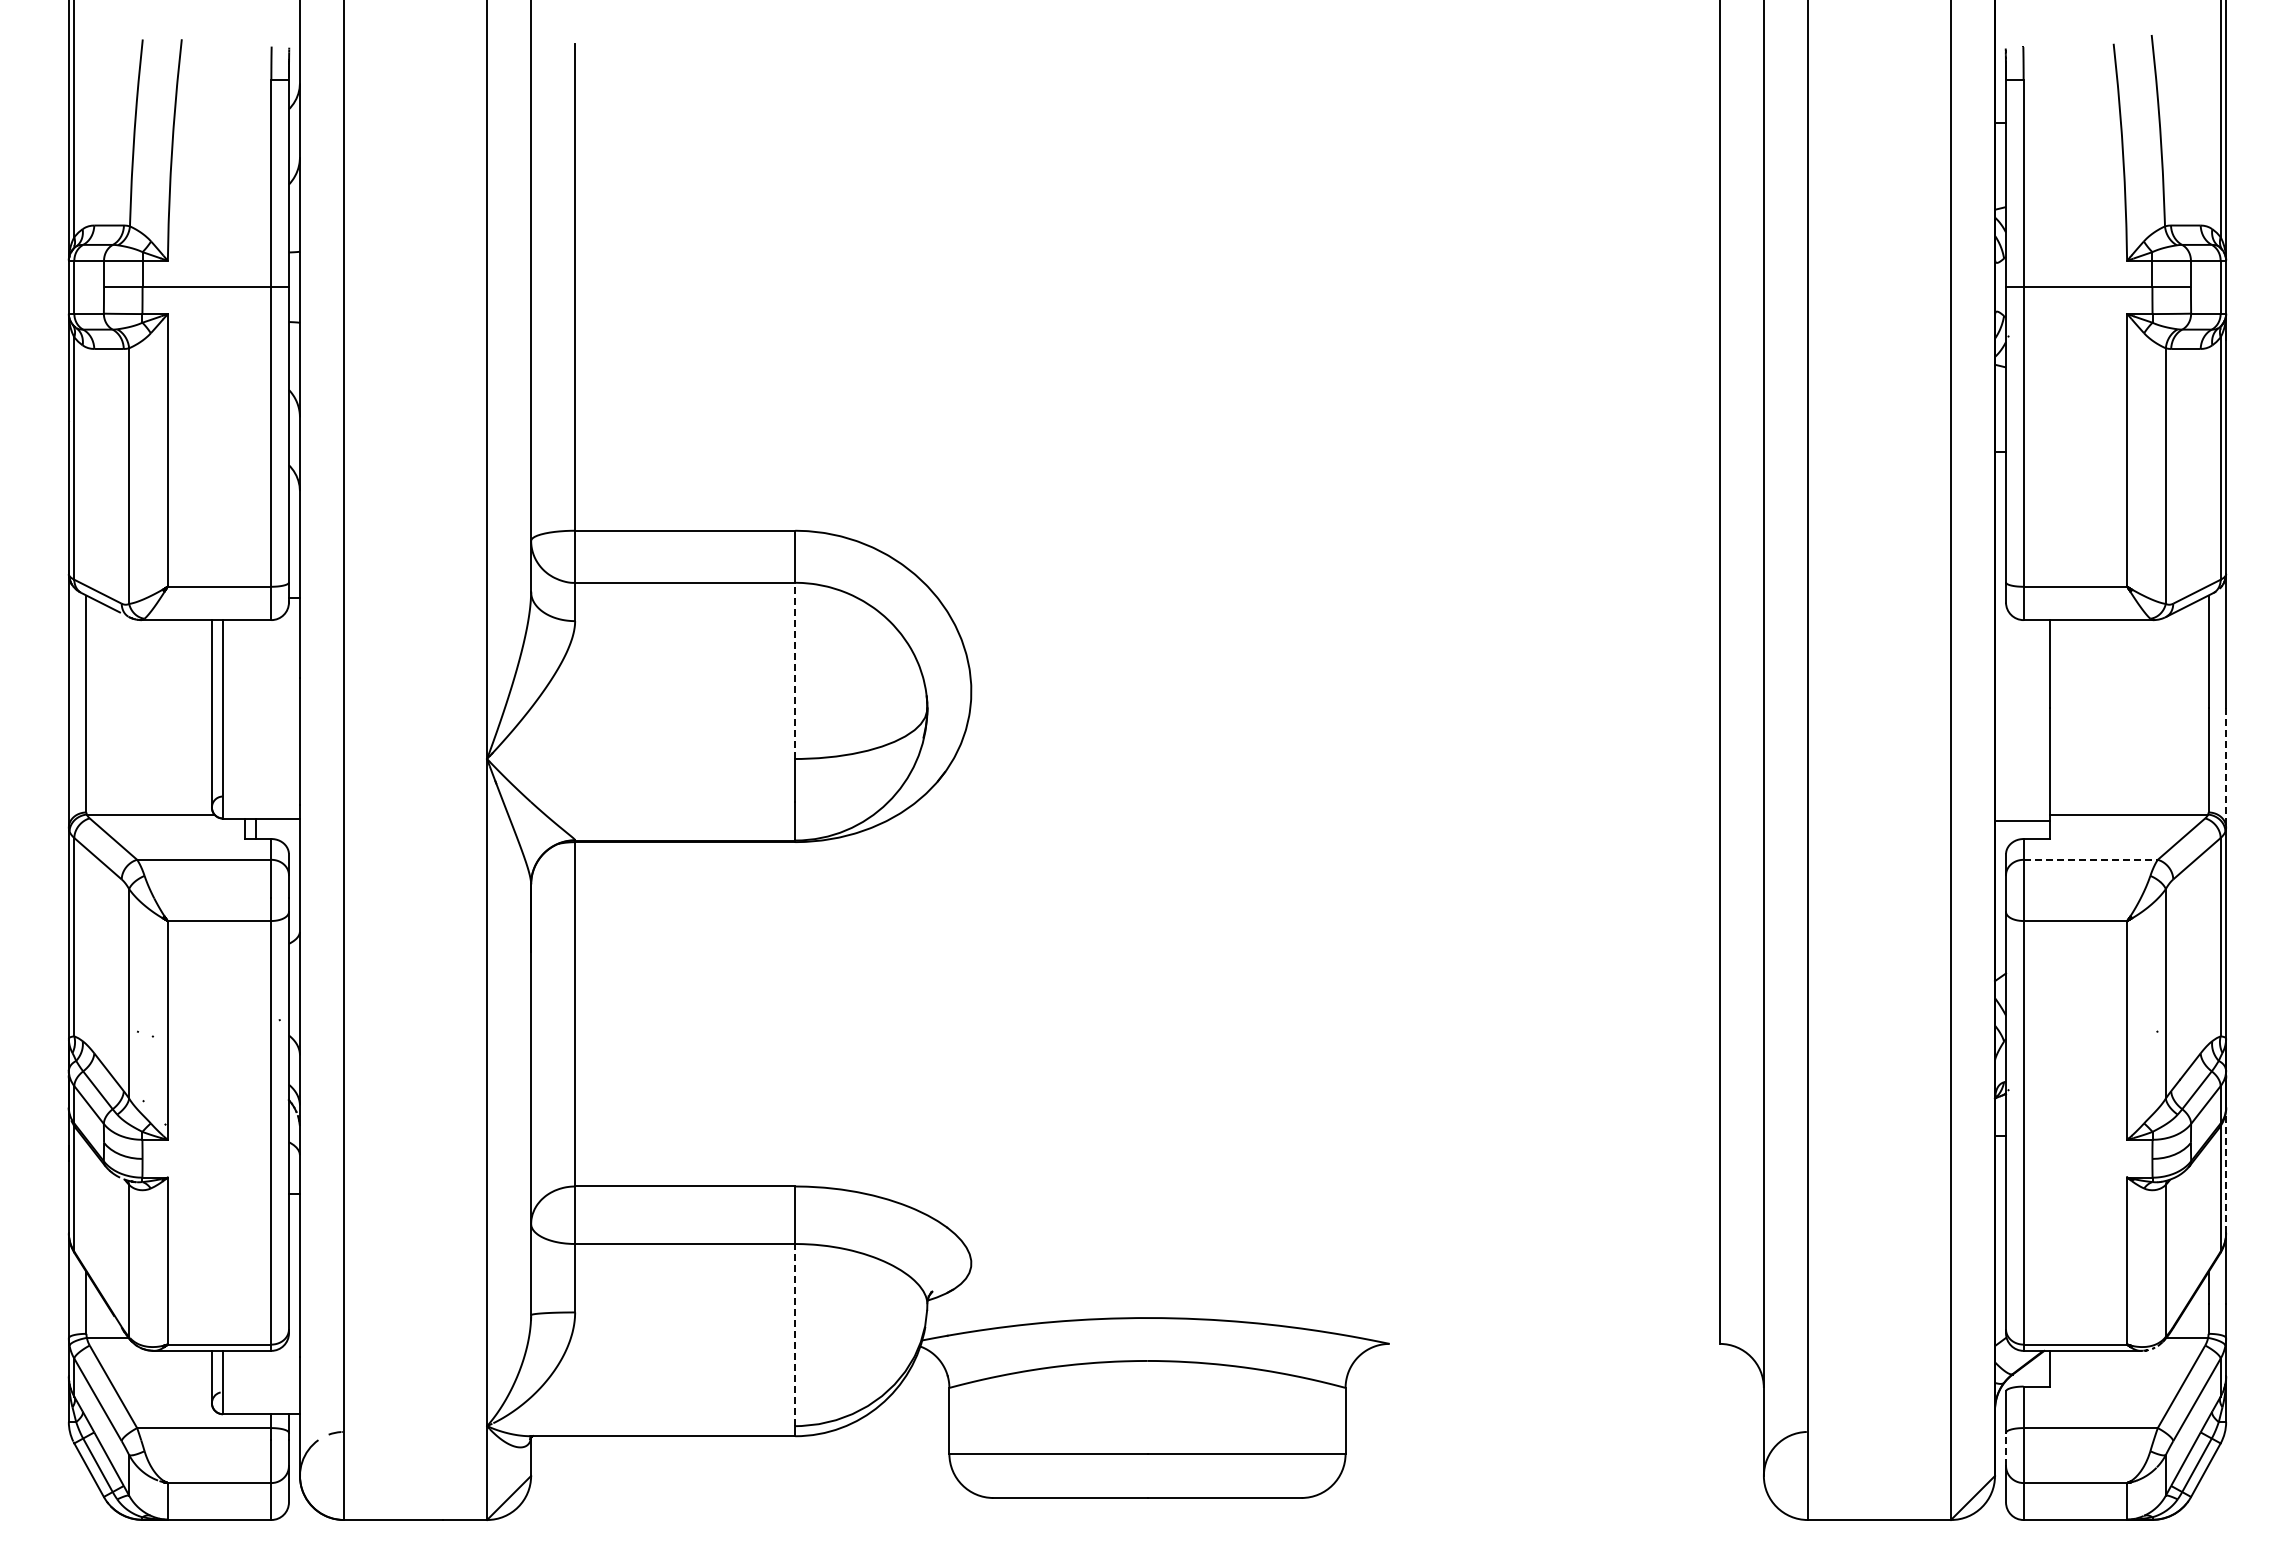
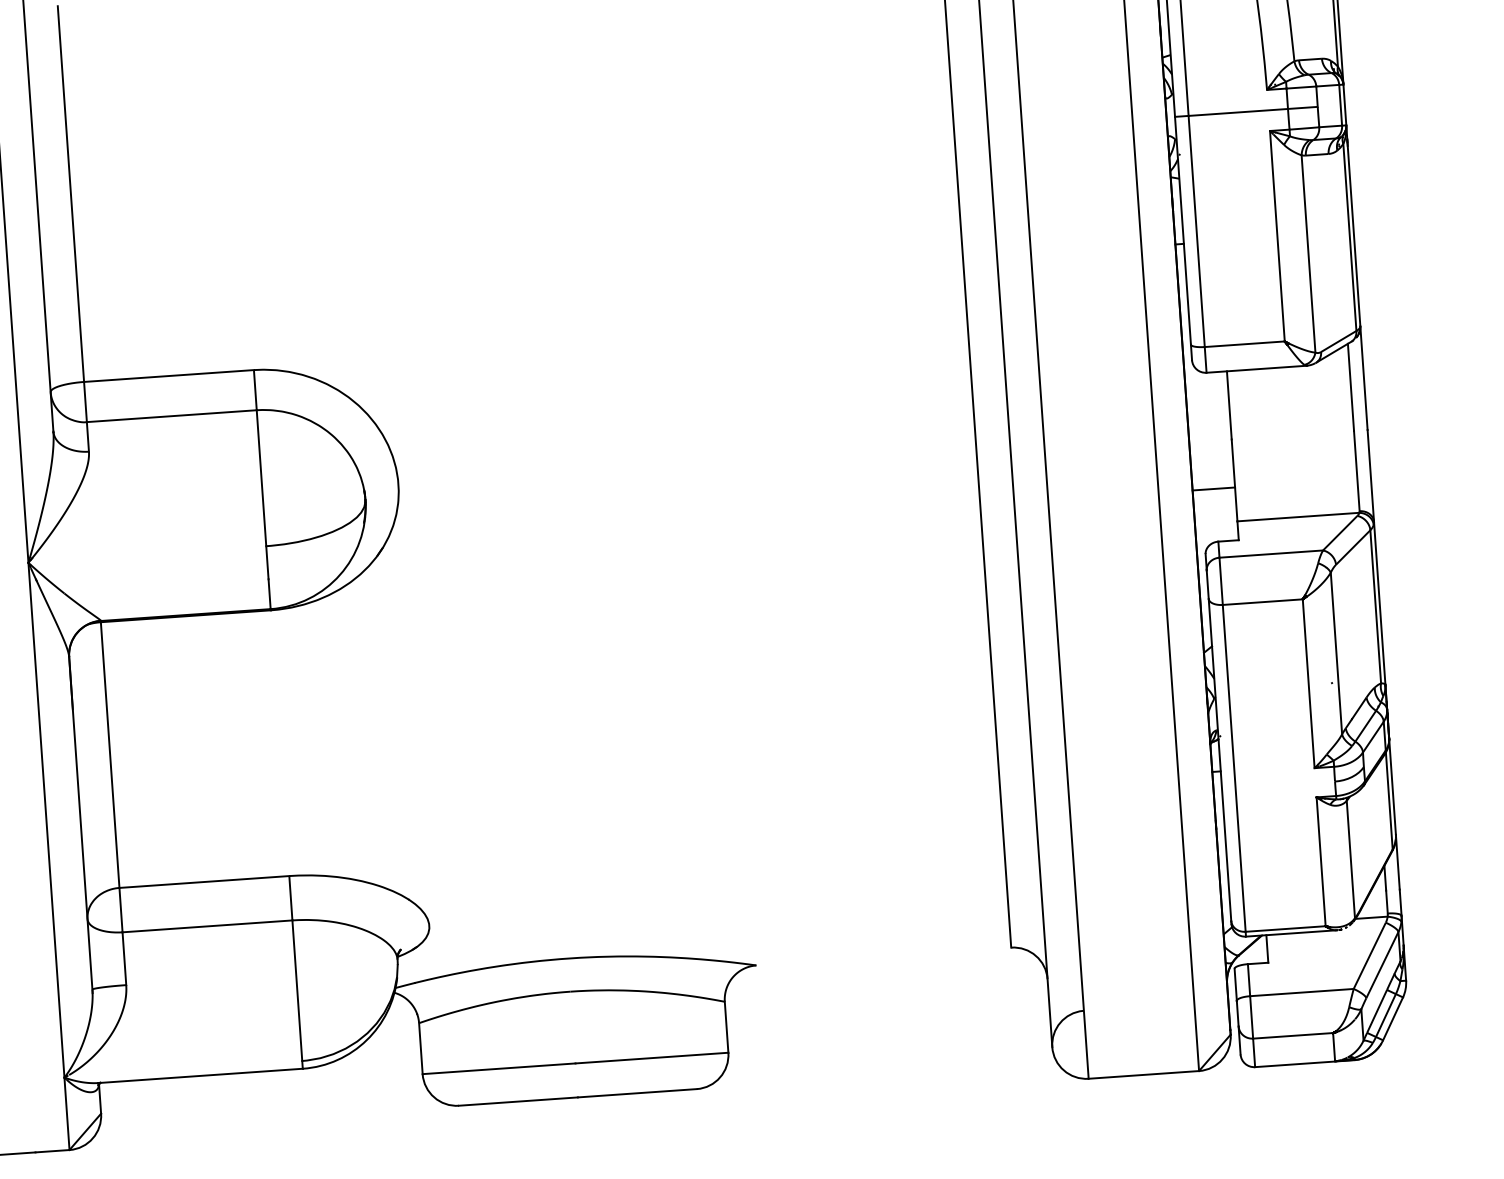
line: (795, 670) -> (261, 477), dashed -> solid
line: (2226, 768) -> (1371, 476), dashed -> solid
line: (2022, 820) -> (1213, 488), moved
line: (2091, 859) -> (1271, 553), dashed -> solid
line: (2226, 1170) -> (1392, 786), dashed -> solid
line: (795, 1334) -> (297, 990), dashed -> solid
line: (2006, 1448) -> (1238, 1012), dashed -> solid

